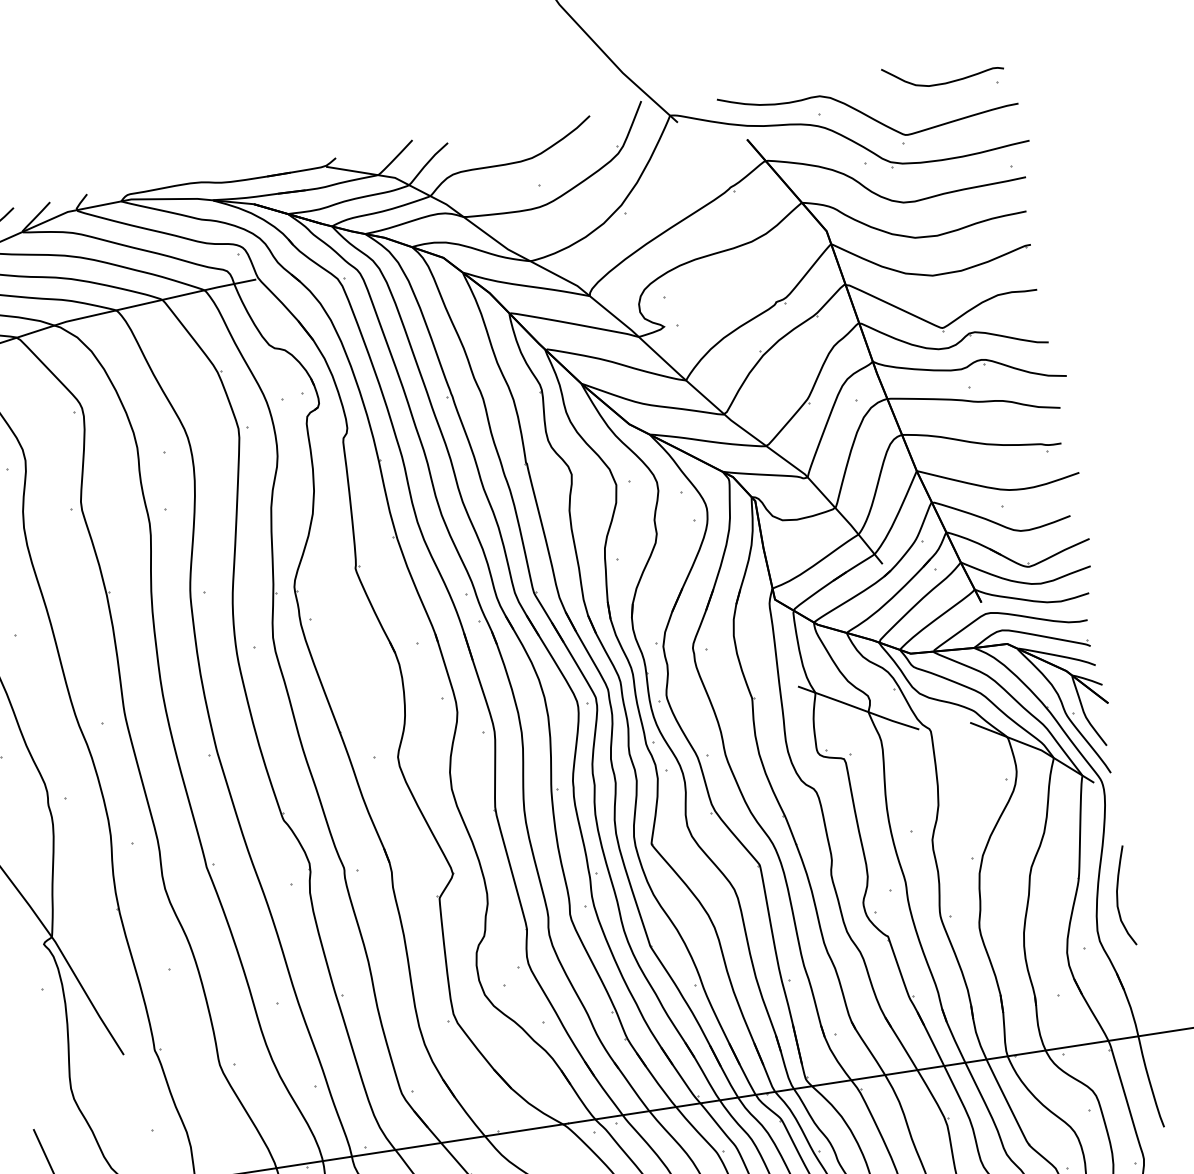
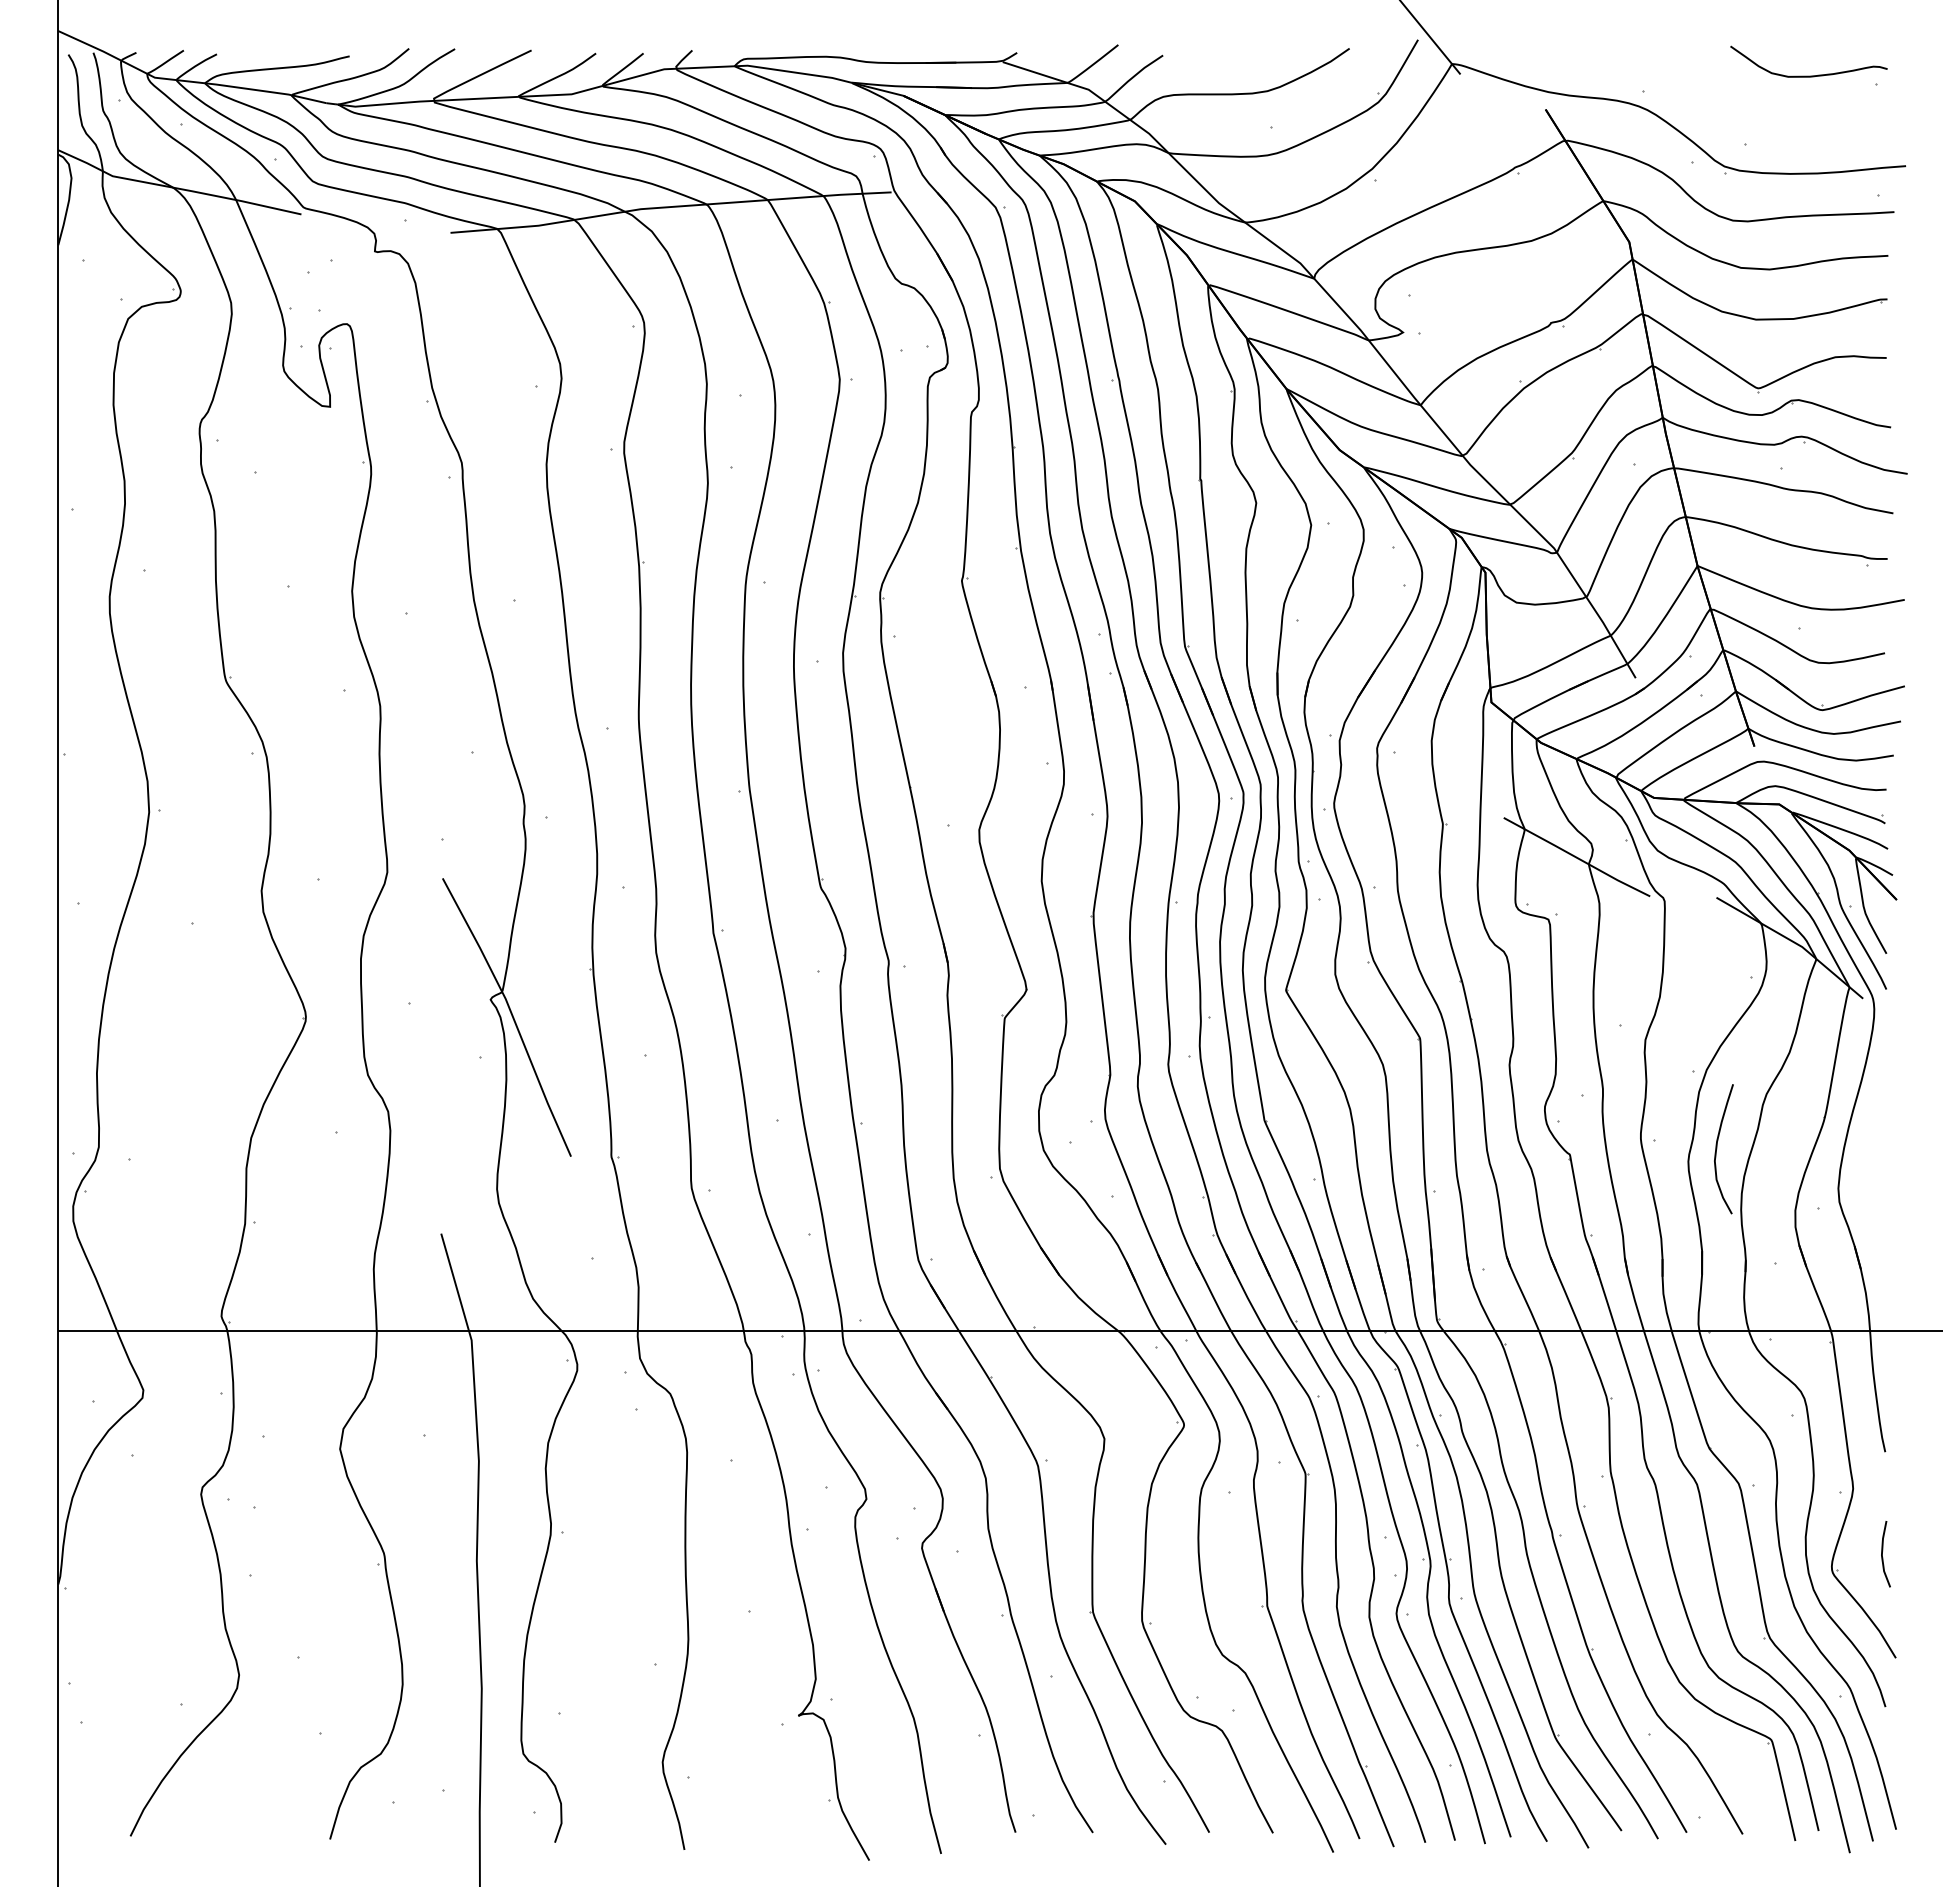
curve: (865, 113) -> (1701, 99), removed
curve: (1118, 897) -> (1717, 1149), moved

